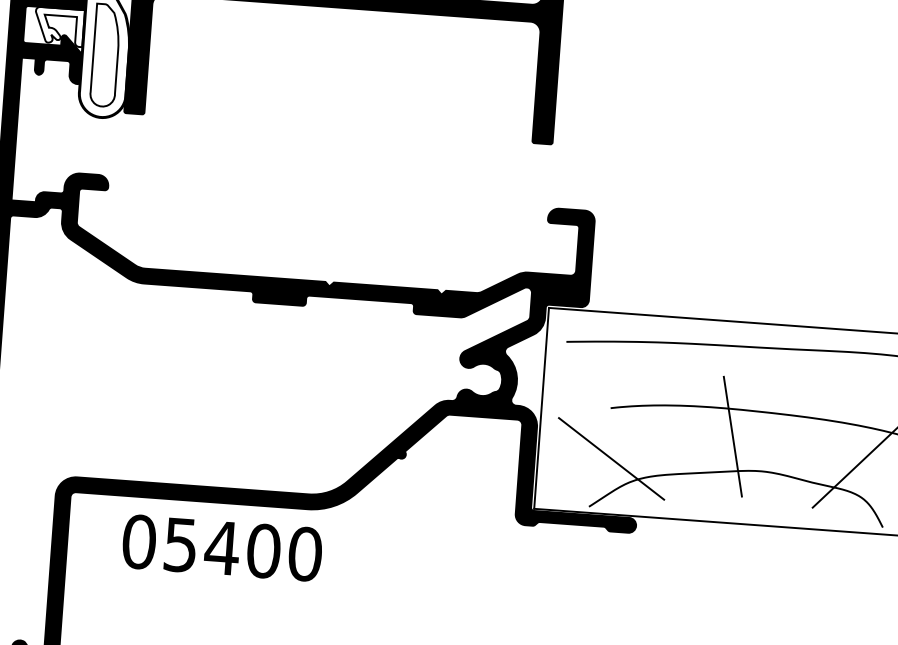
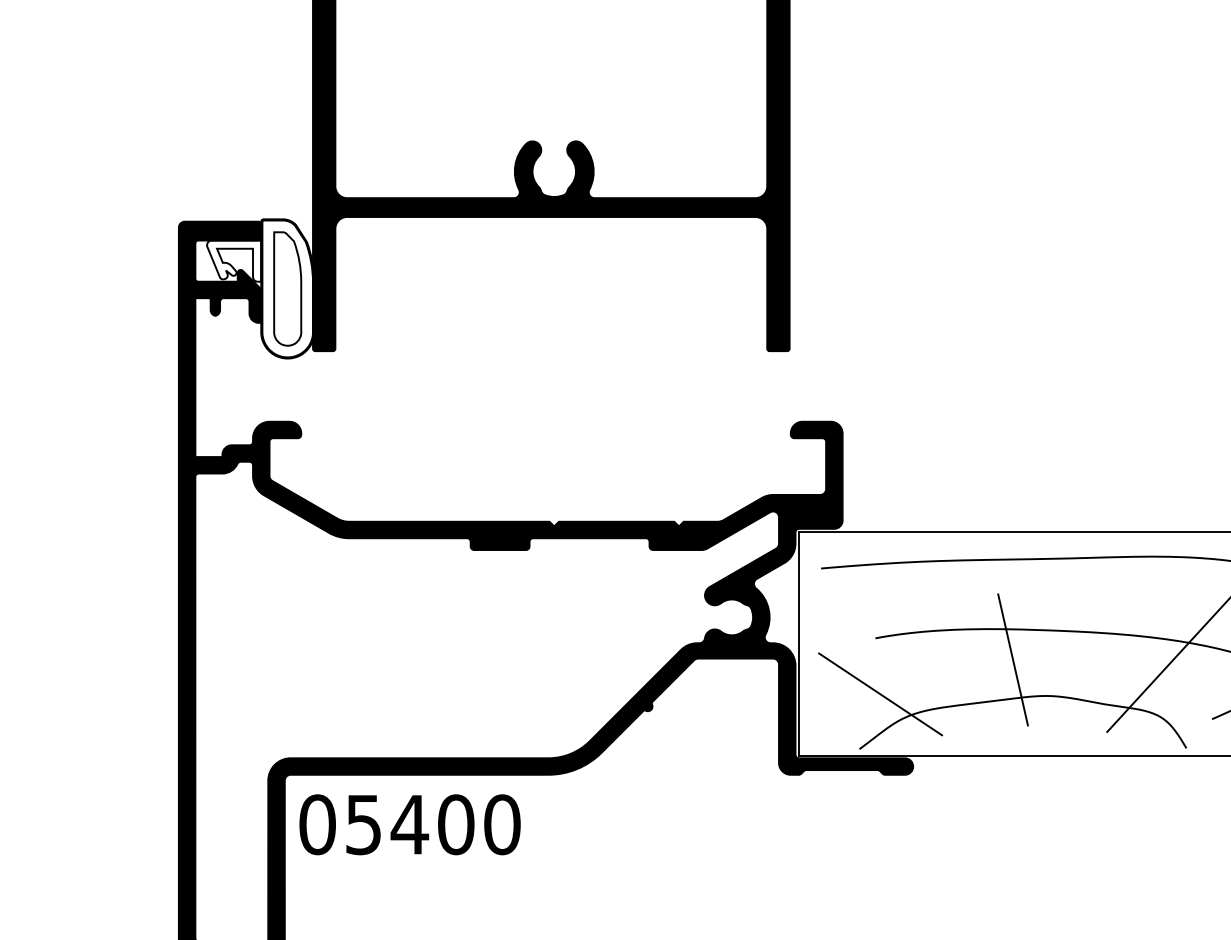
text: (221, 547) -> (409, 824), moved

